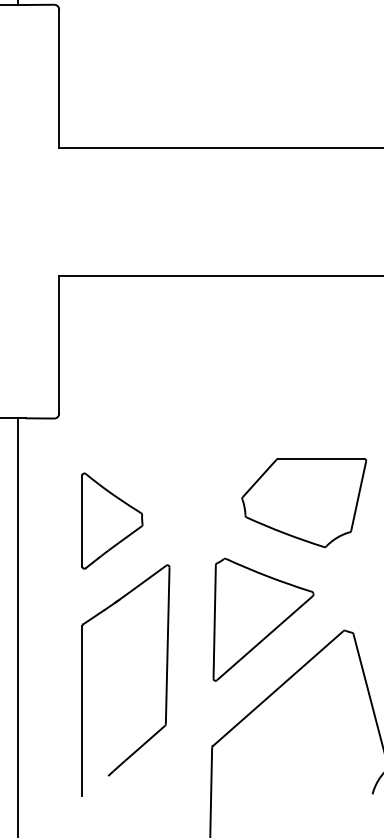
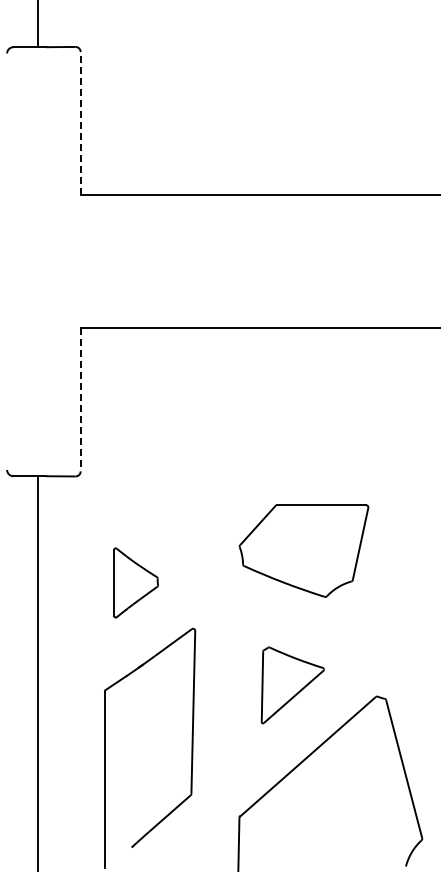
line: (59, 78) -> (80, 123), solid -> dashed
line: (59, 344) -> (80, 399), solid -> dashed
part: (303, 502) -> (303, 550), moved
part: (112, 520) -> (136, 582), size x0.7
part: (263, 619) -> (292, 685), size x0.6

